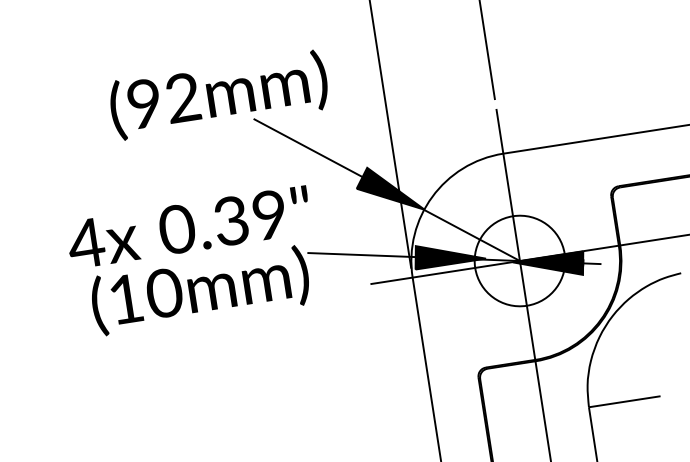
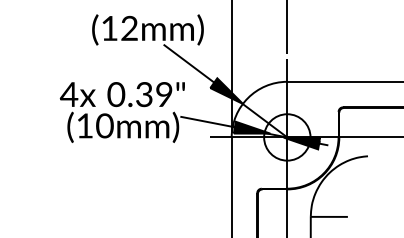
text: (144, 102) -> (109, 27), (92mm) -> (12mm)

